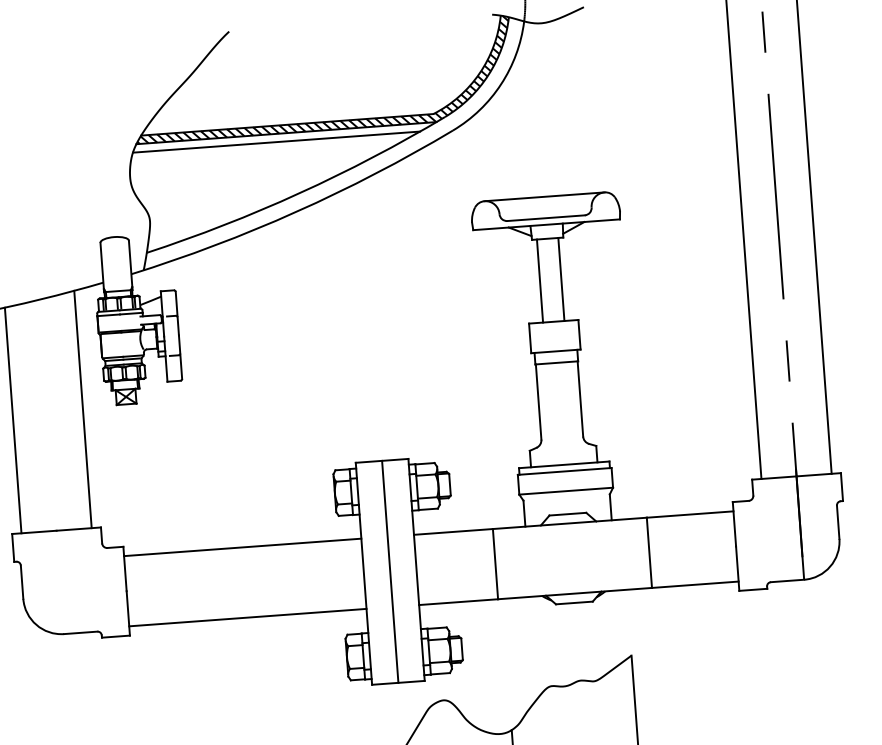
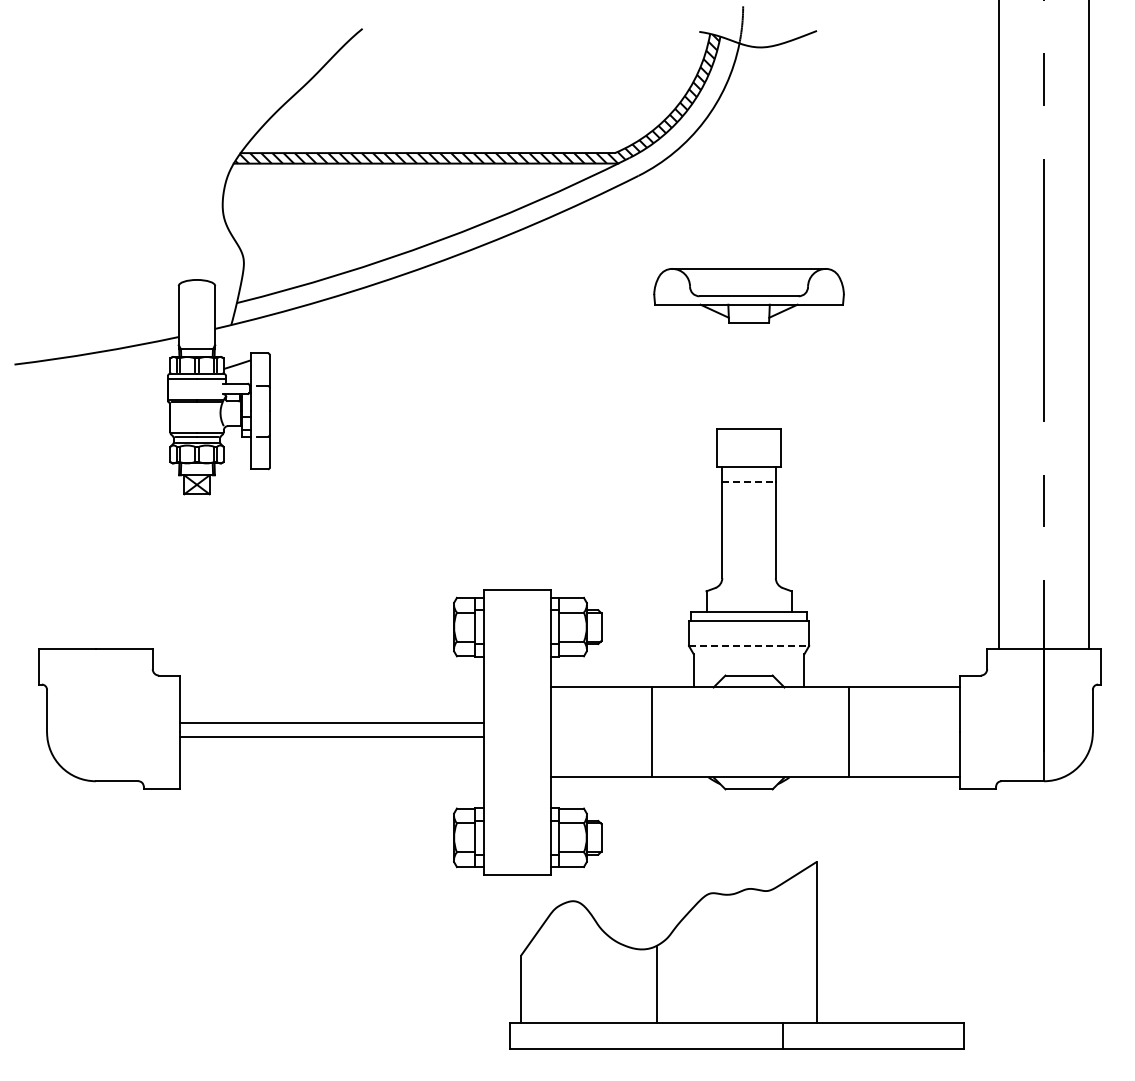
line: (276, 142) -> (412, 174), removed
line: (561, 279) -> (762, 375), removed
line: (540, 280) -> (735, 375), removed
line: (557, 362) -> (749, 481), solid -> dashed
line: (82, 409) -> (140, 496), removed
line: (12, 419) -> (50, 503), removed
line: (566, 491) -> (749, 646), solid -> dashed
line: (242, 547) -> (331, 723), moved
line: (390, 571) -> (517, 732), removed
line: (247, 617) -> (331, 737), moved

